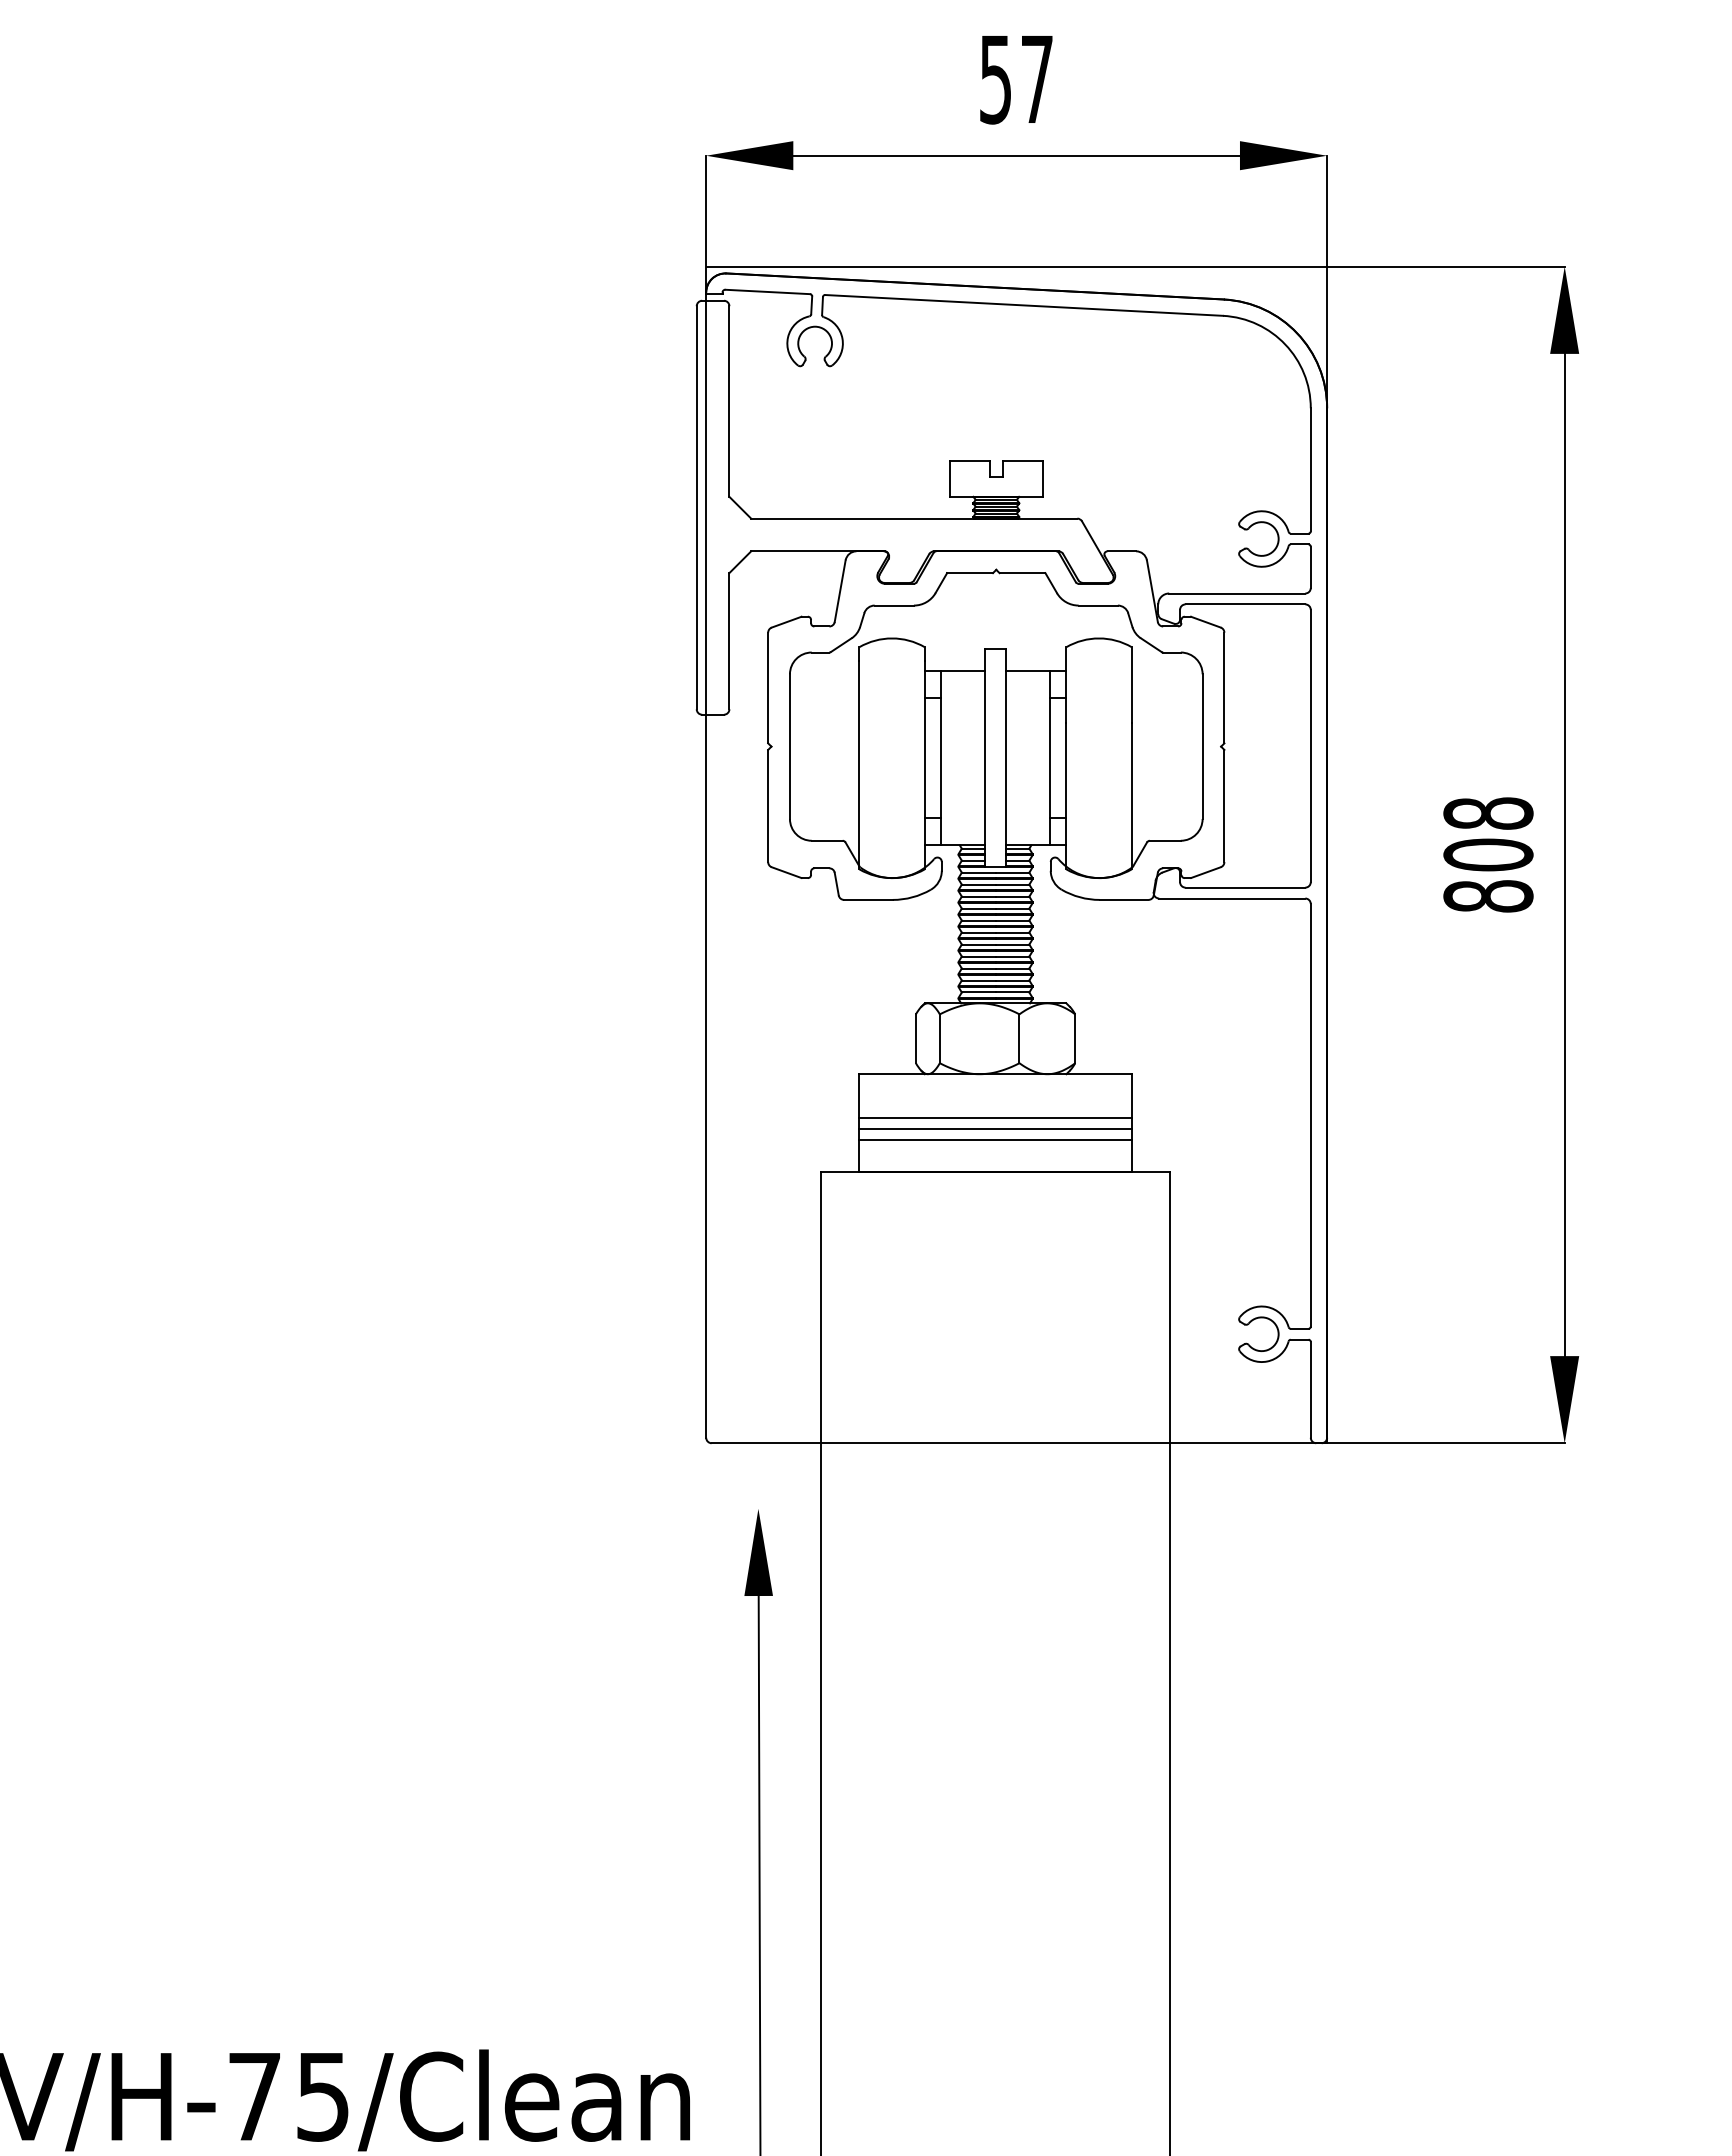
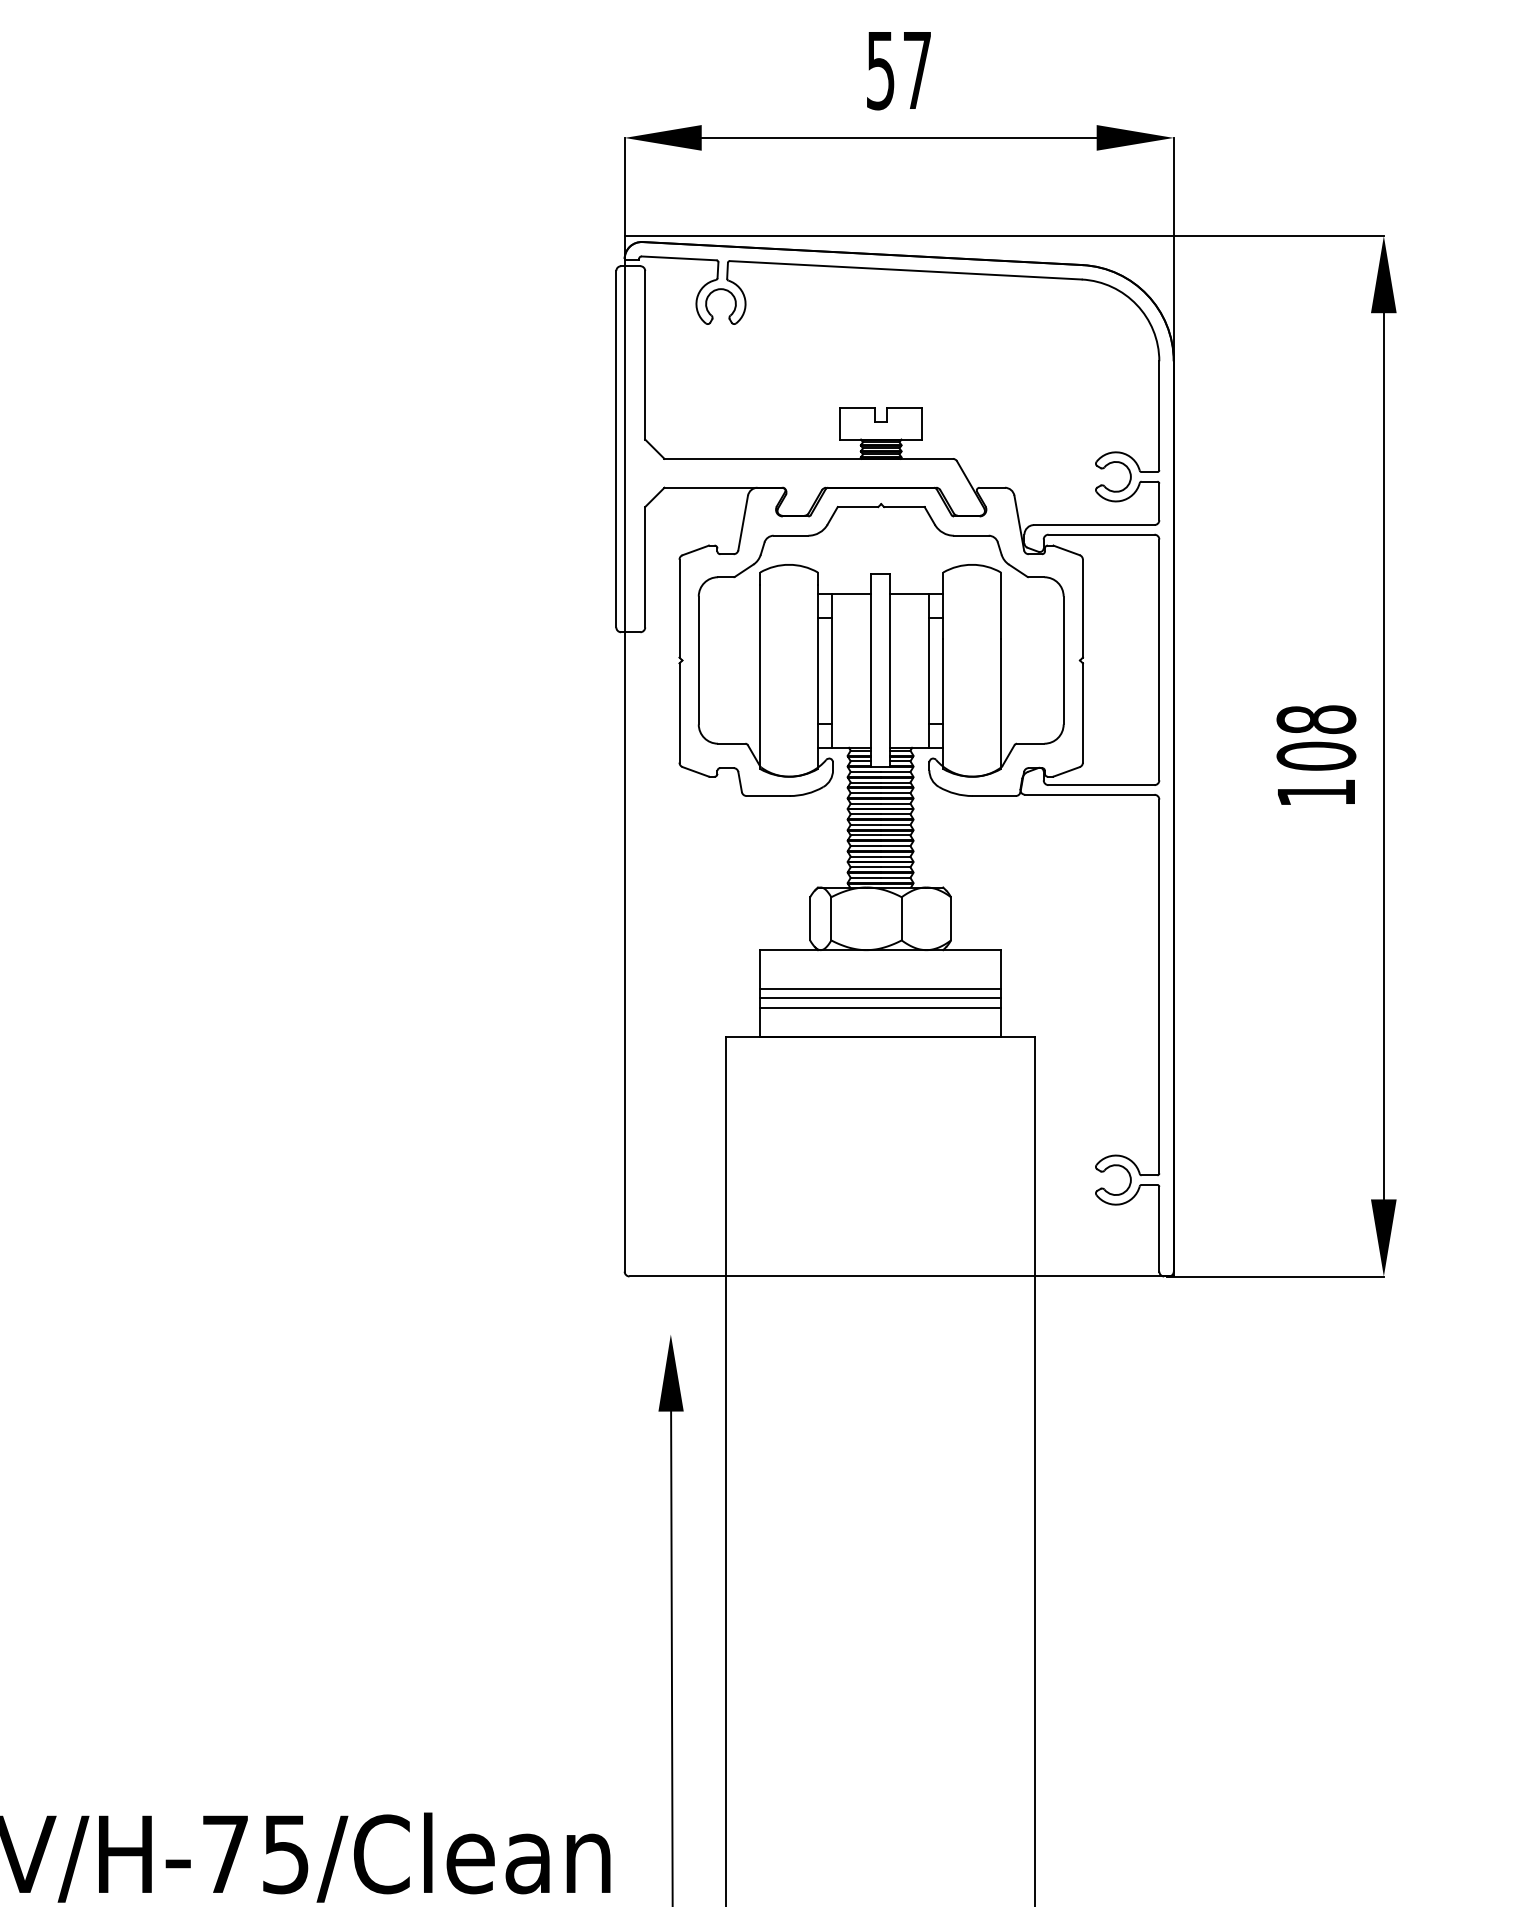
text: (1488, 896) -> (1316, 792), 808 -> 108

